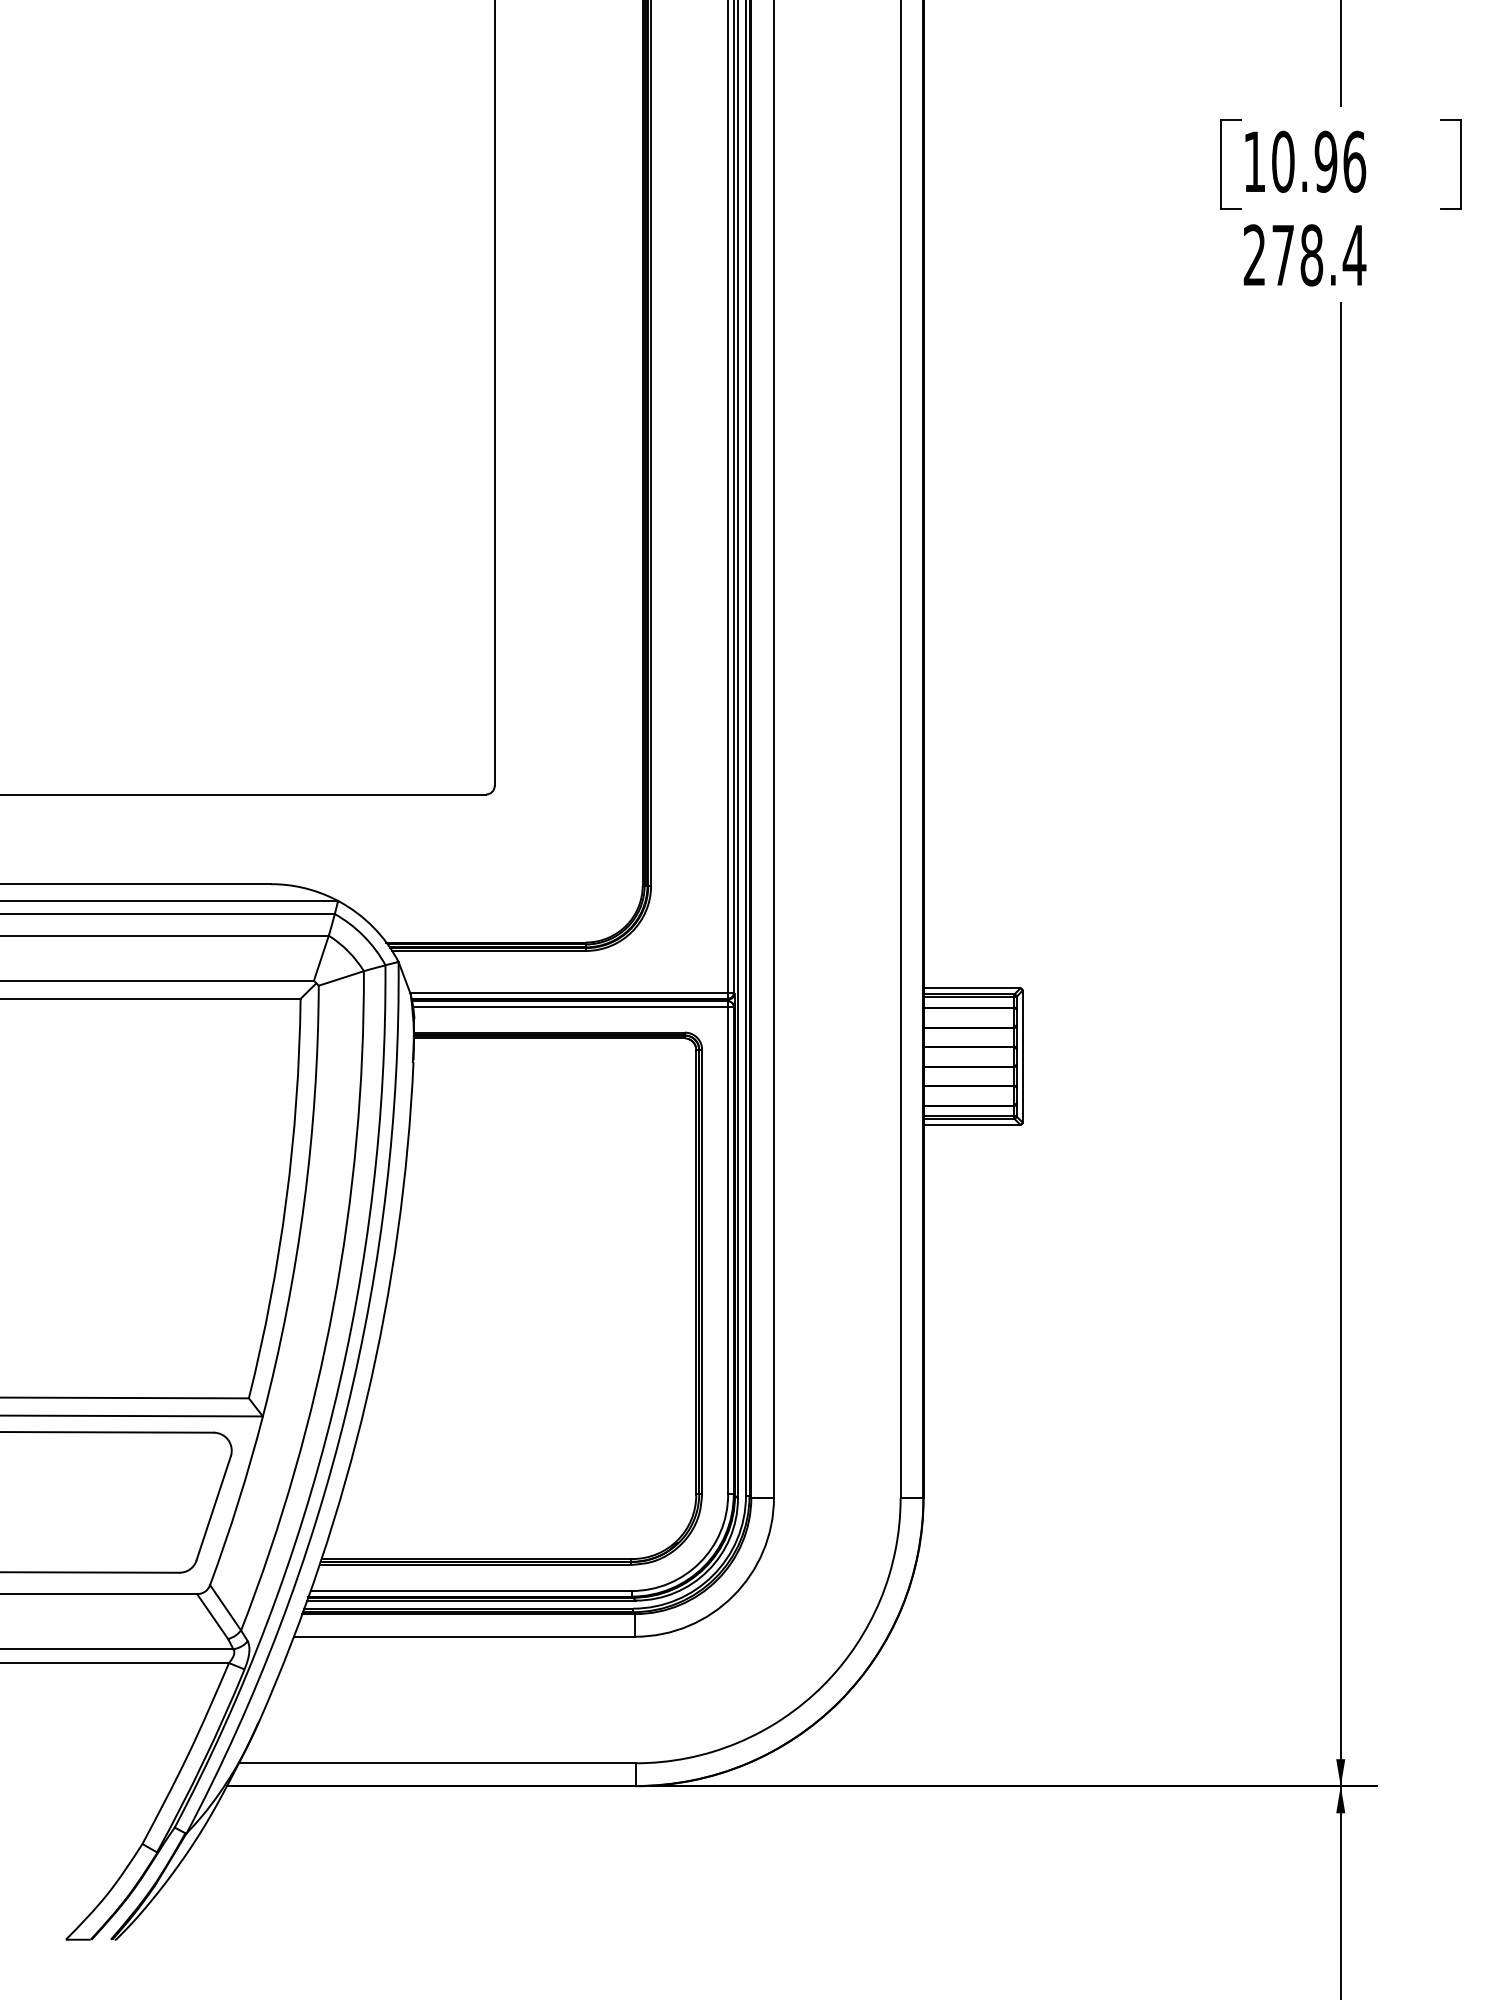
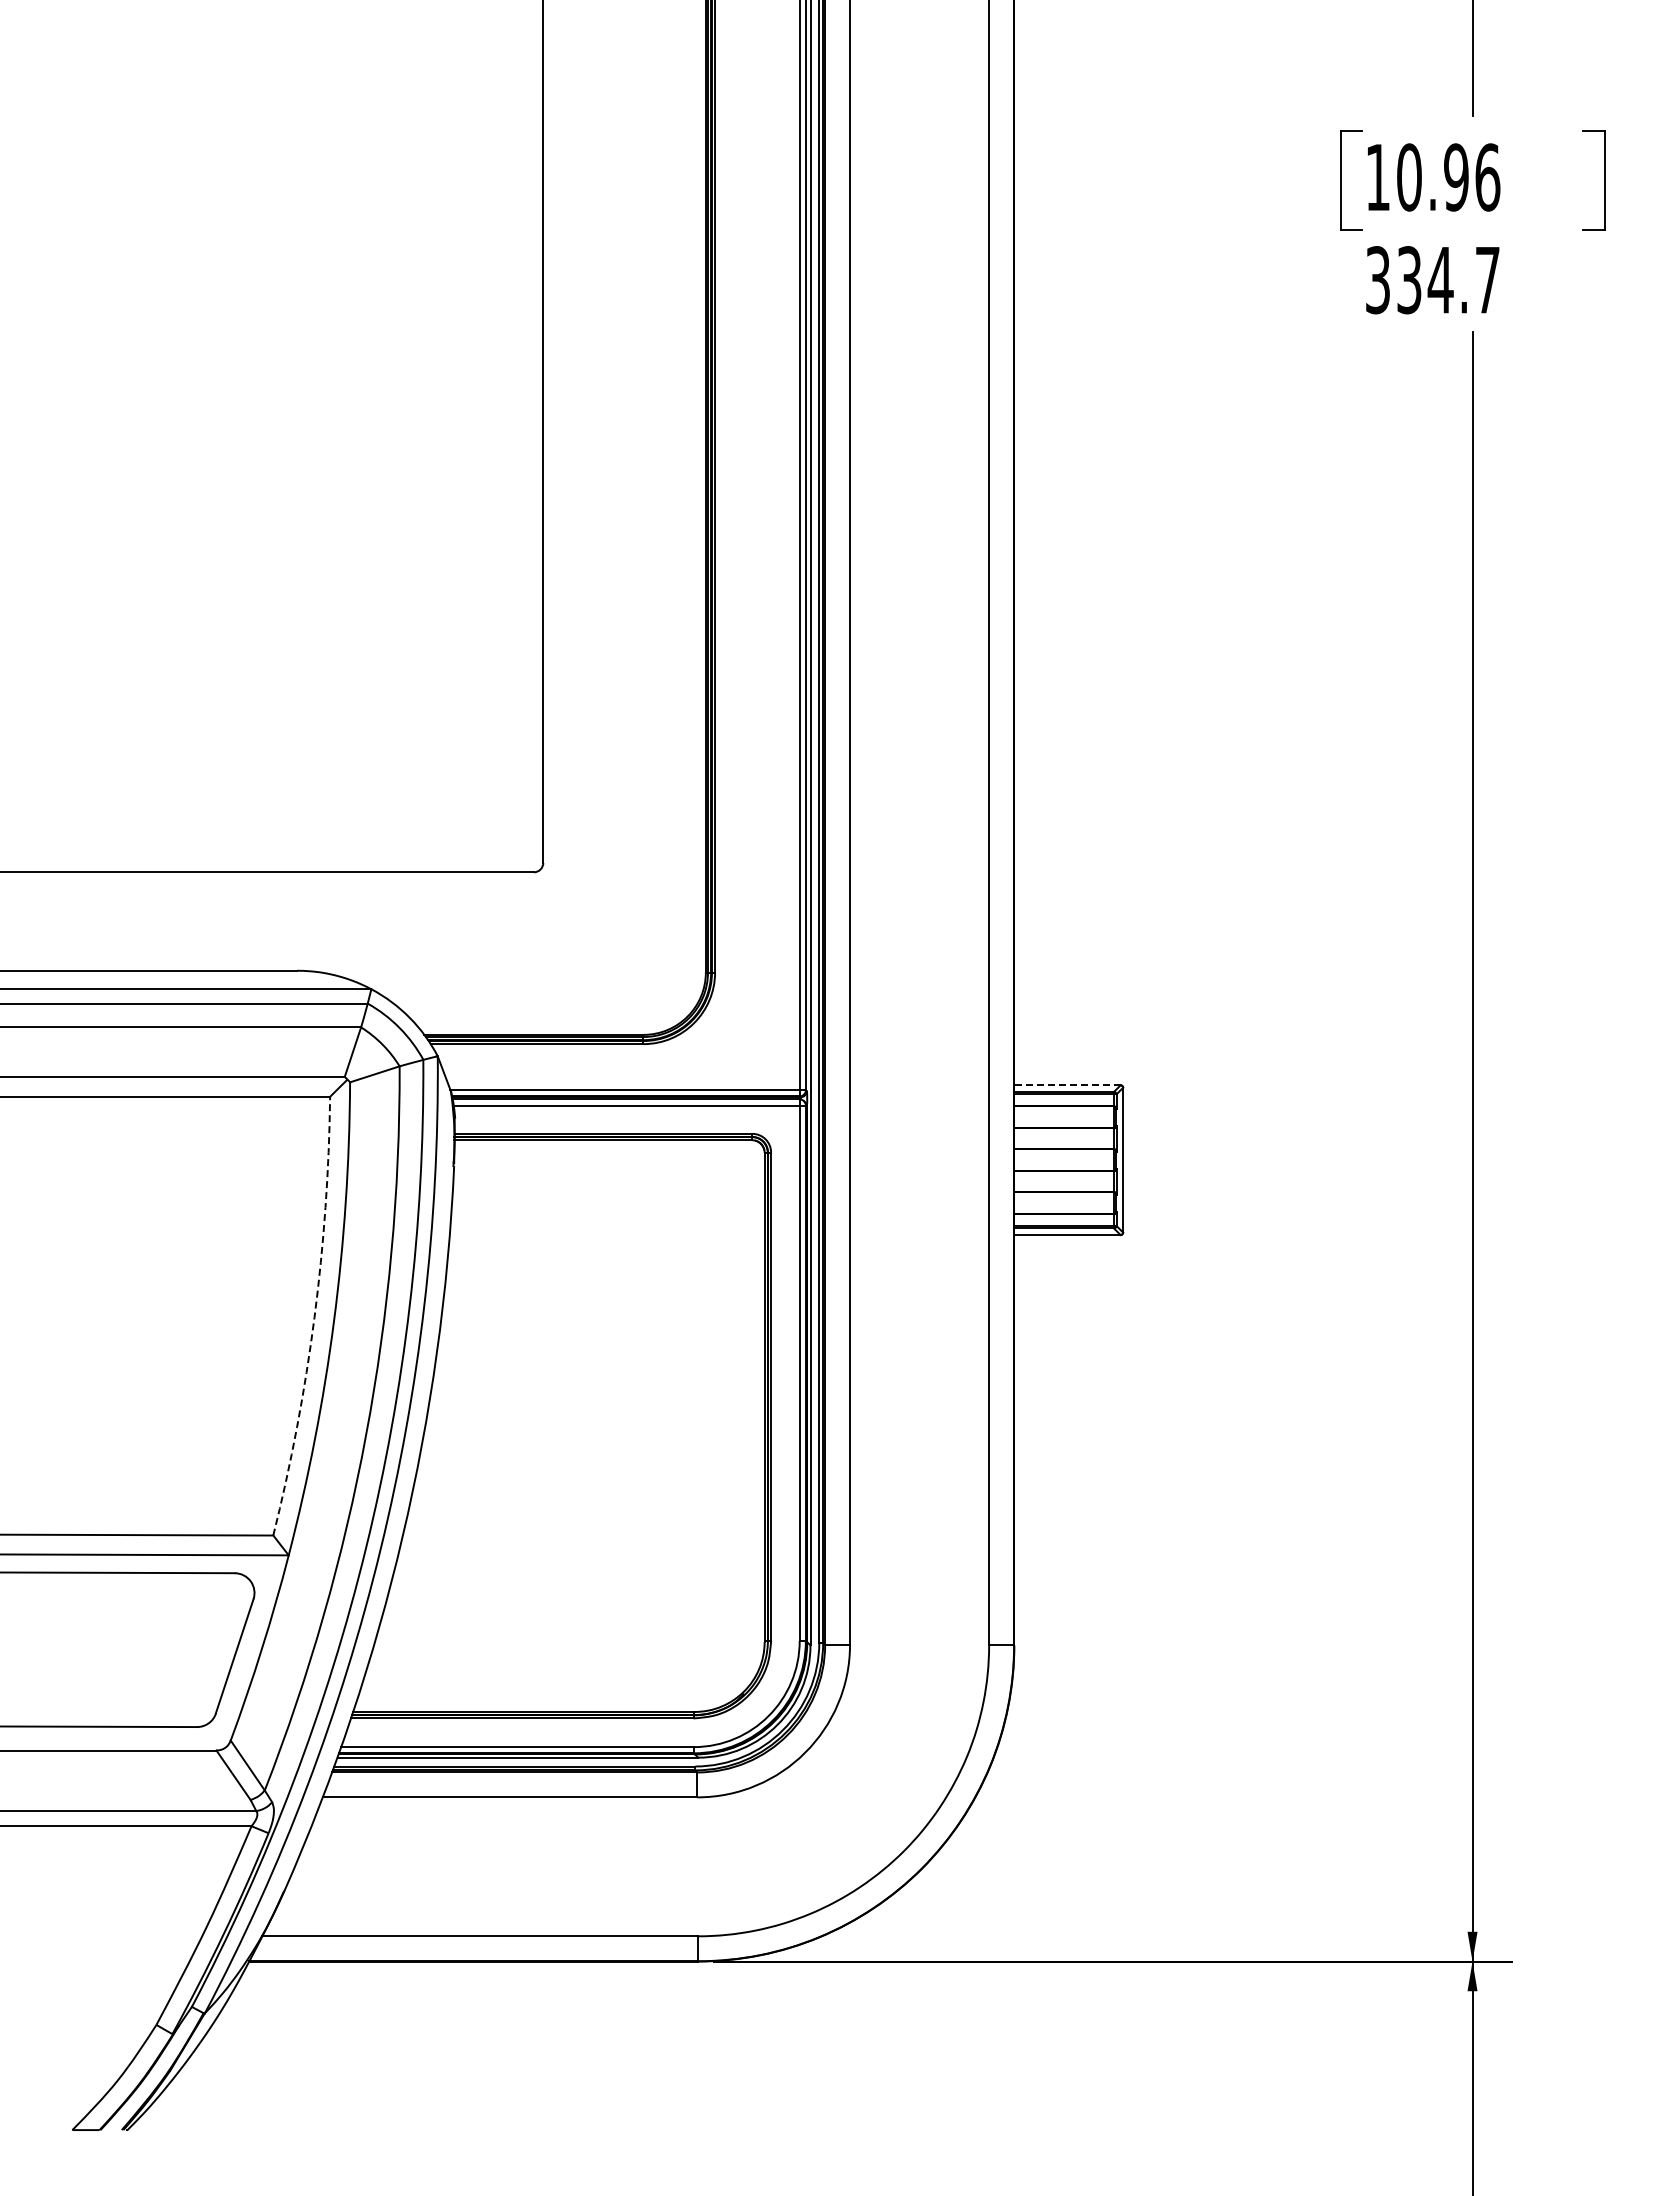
text: (1305, 255) -> (1433, 280), 278.4 -> 334.7
line: (971, 988) -> (1066, 1085), solid -> dashed
arc: (286, 1199) -> (314, 1317), solid -> dashed

